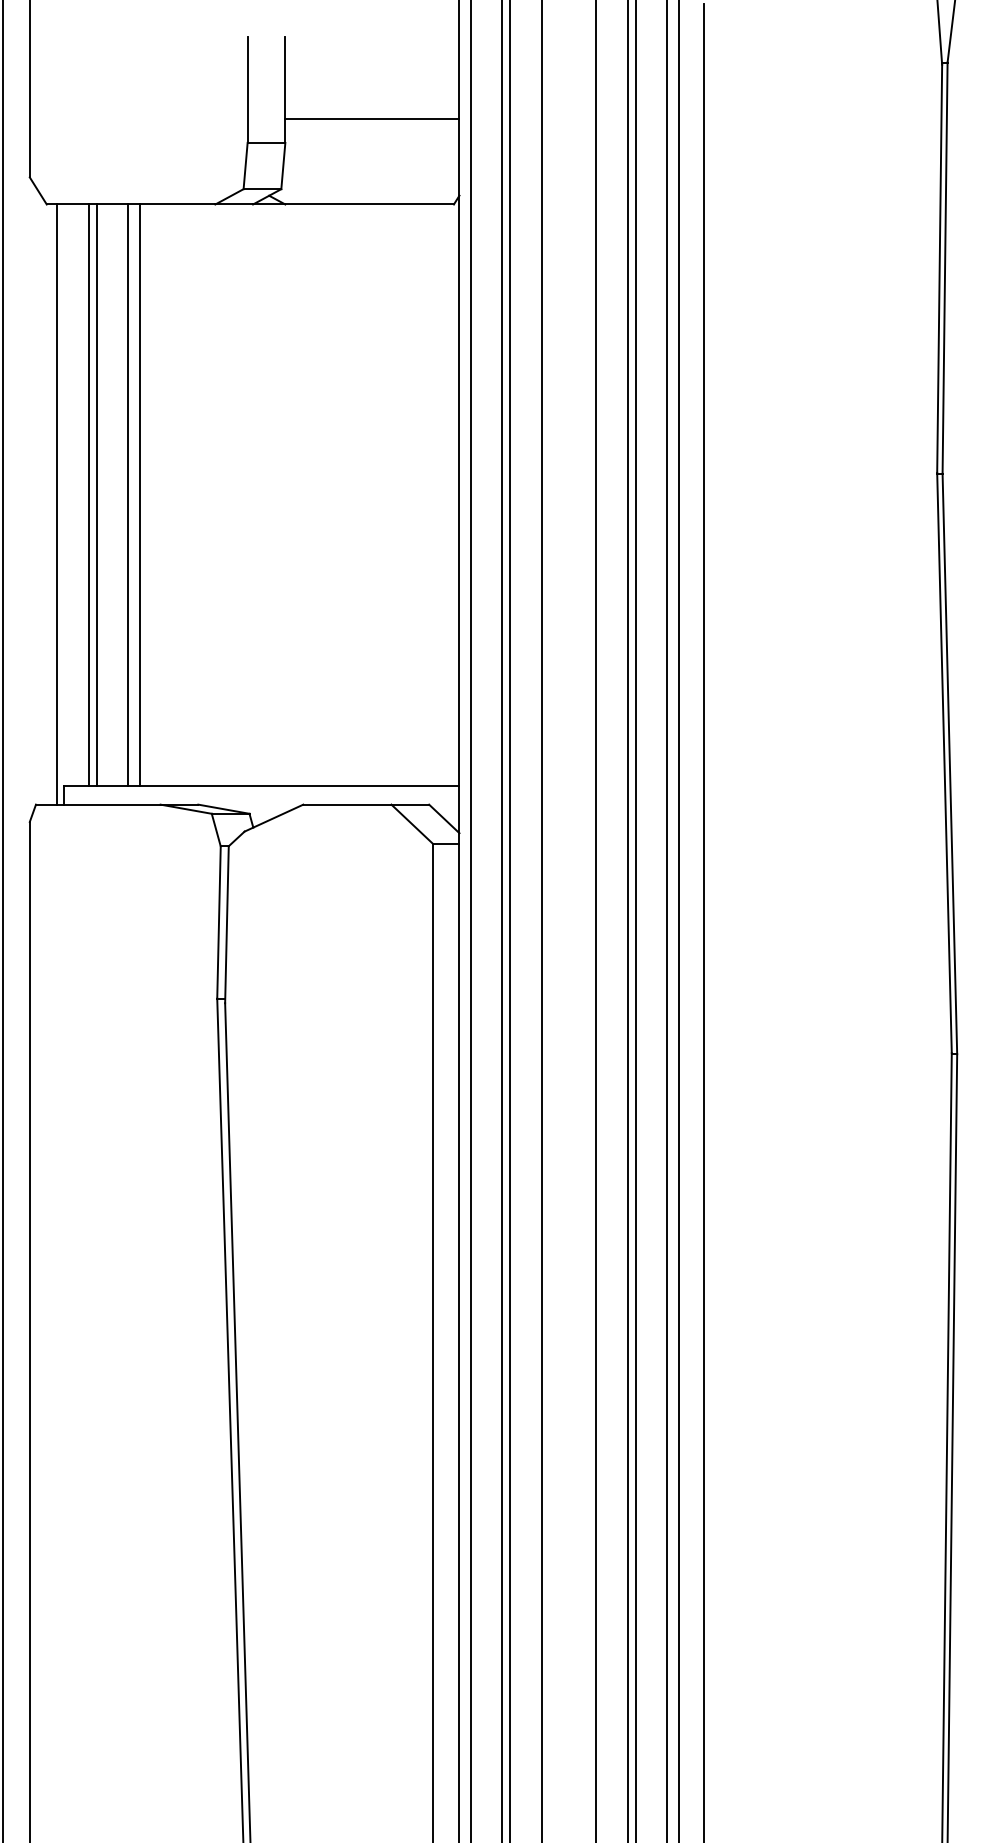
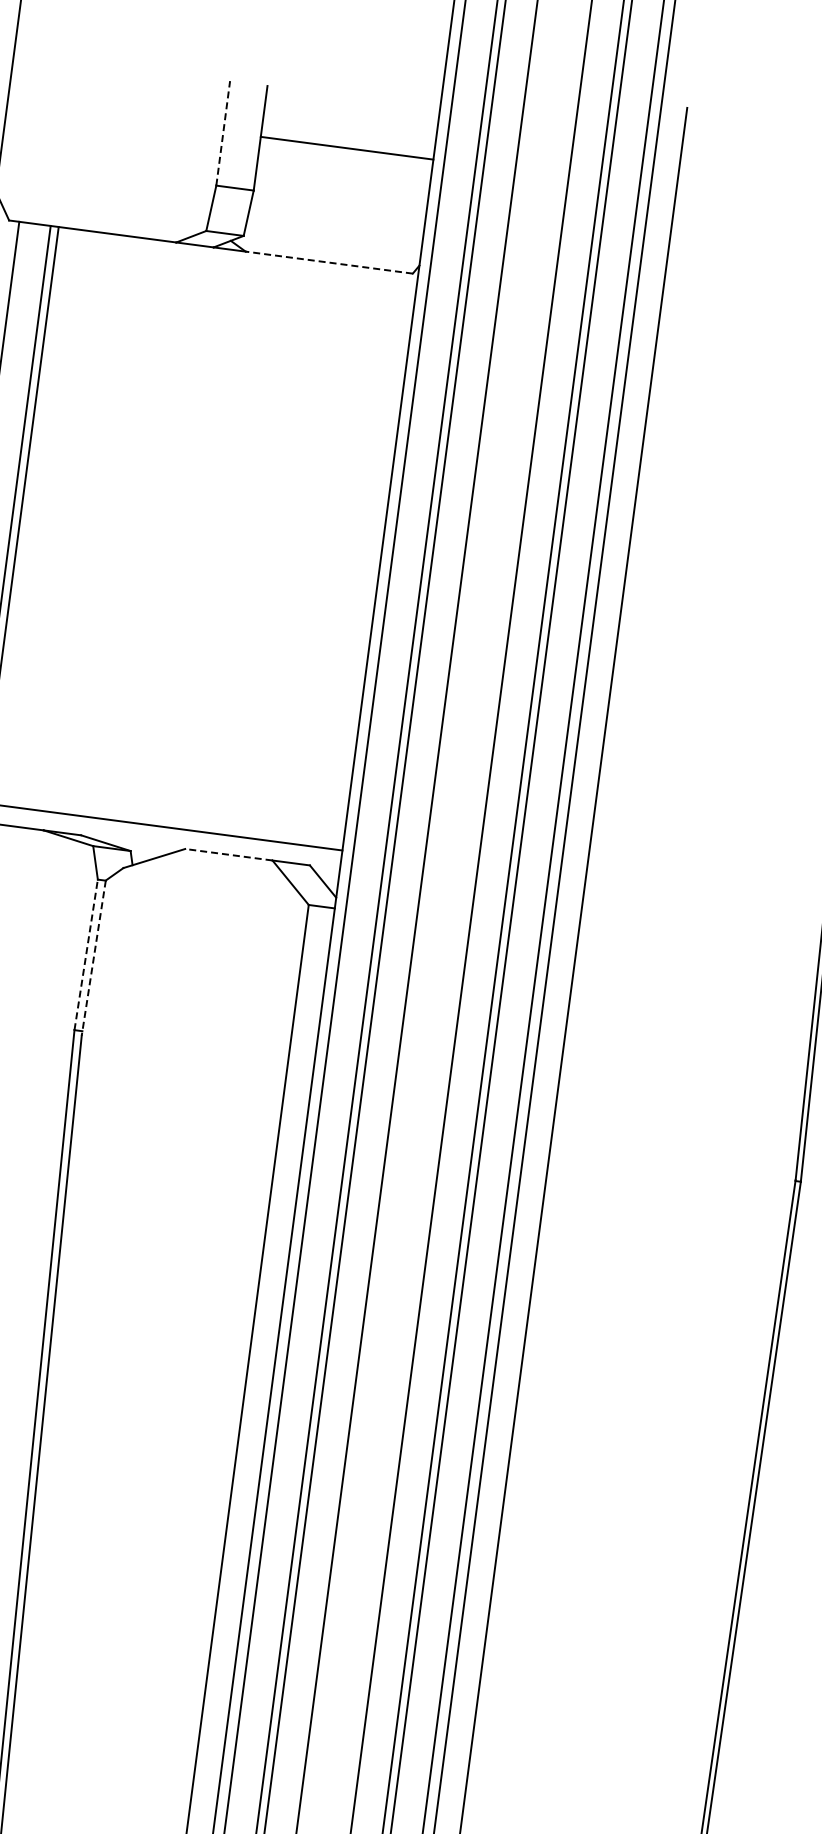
line: (247, 90) -> (223, 133), solid -> dashed
line: (372, 118) -> (347, 148), moved
line: (369, 204) -> (329, 262), solid -> dashed
line: (128, 494) -> (52, 518), removed
line: (139, 494) -> (63, 520), removed
line: (346, 804) -> (228, 854), solid -> dashed
line: (219, 922) -> (86, 954), solid -> dashed
line: (226, 925) -> (93, 958), solid -> dashed

